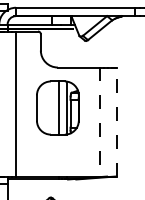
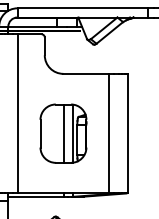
part: (57, 107) -> (63, 133), moved
line: (99, 122) -> (109, 134), dashed -> solid
line: (116, 122) -> (127, 134), dashed -> solid

